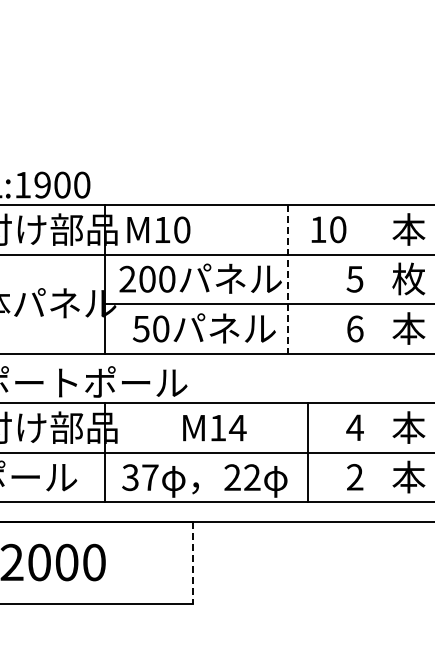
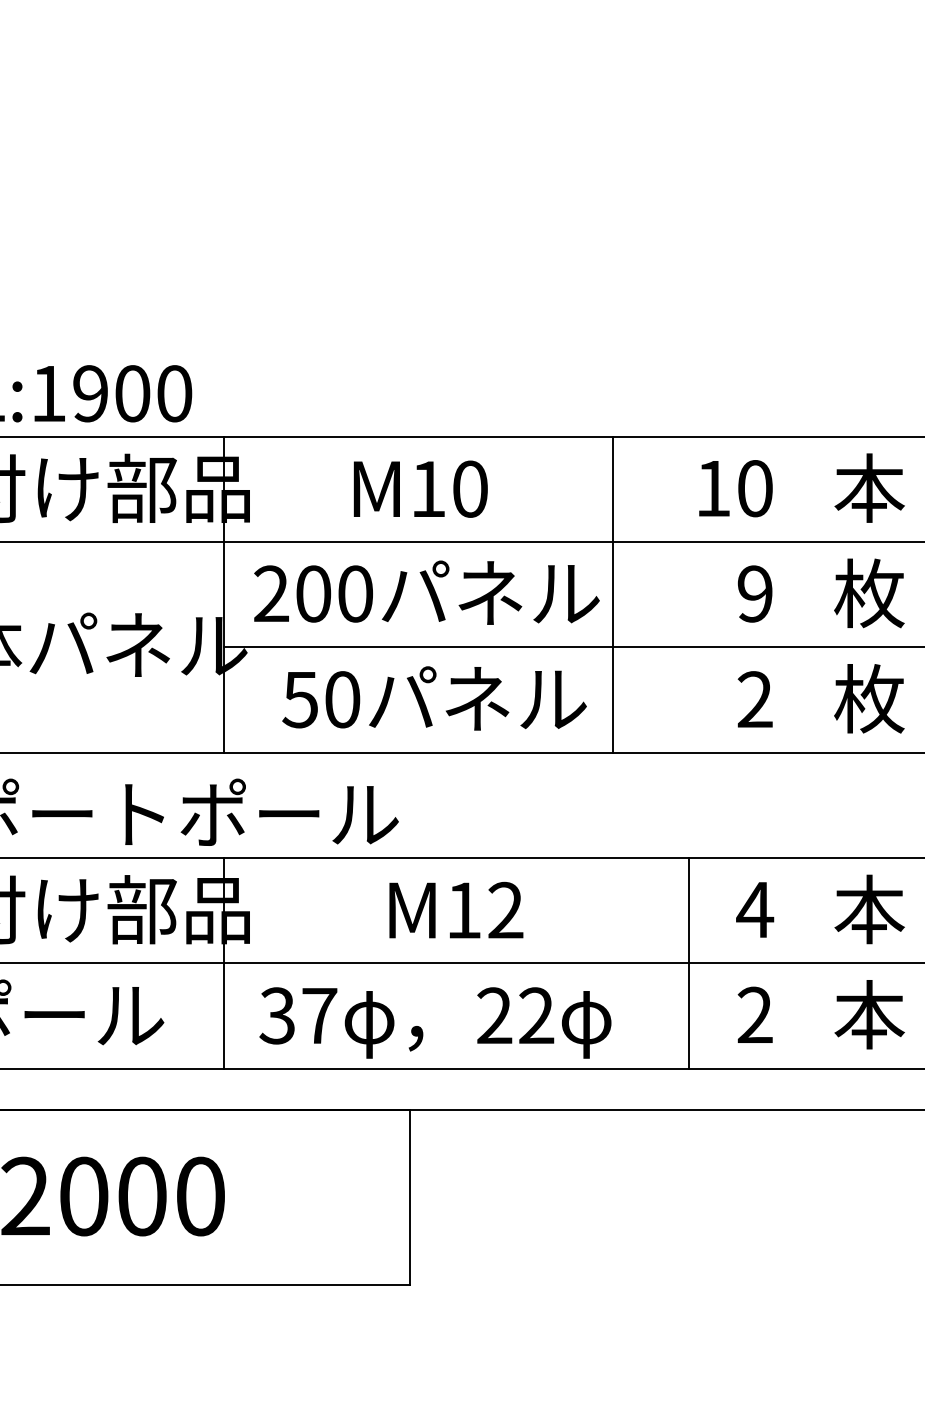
text: (158, 229) -> (419, 488), moved
text: (328, 229) -> (734, 488), moved
text: (354, 278) -> (753, 592), 5 -> 9
line: (288, 280) -> (613, 596), dashed -> solid
text: (355, 328) -> (756, 698), 6 -> 2
text: (408, 328) -> (868, 698), 本 -> 枚
text: (237, 427) -> (505, 909), M14 -> M12
line: (307, 452) -> (687, 962), moved
line: (192, 563) -> (409, 1198), dashed -> solid

